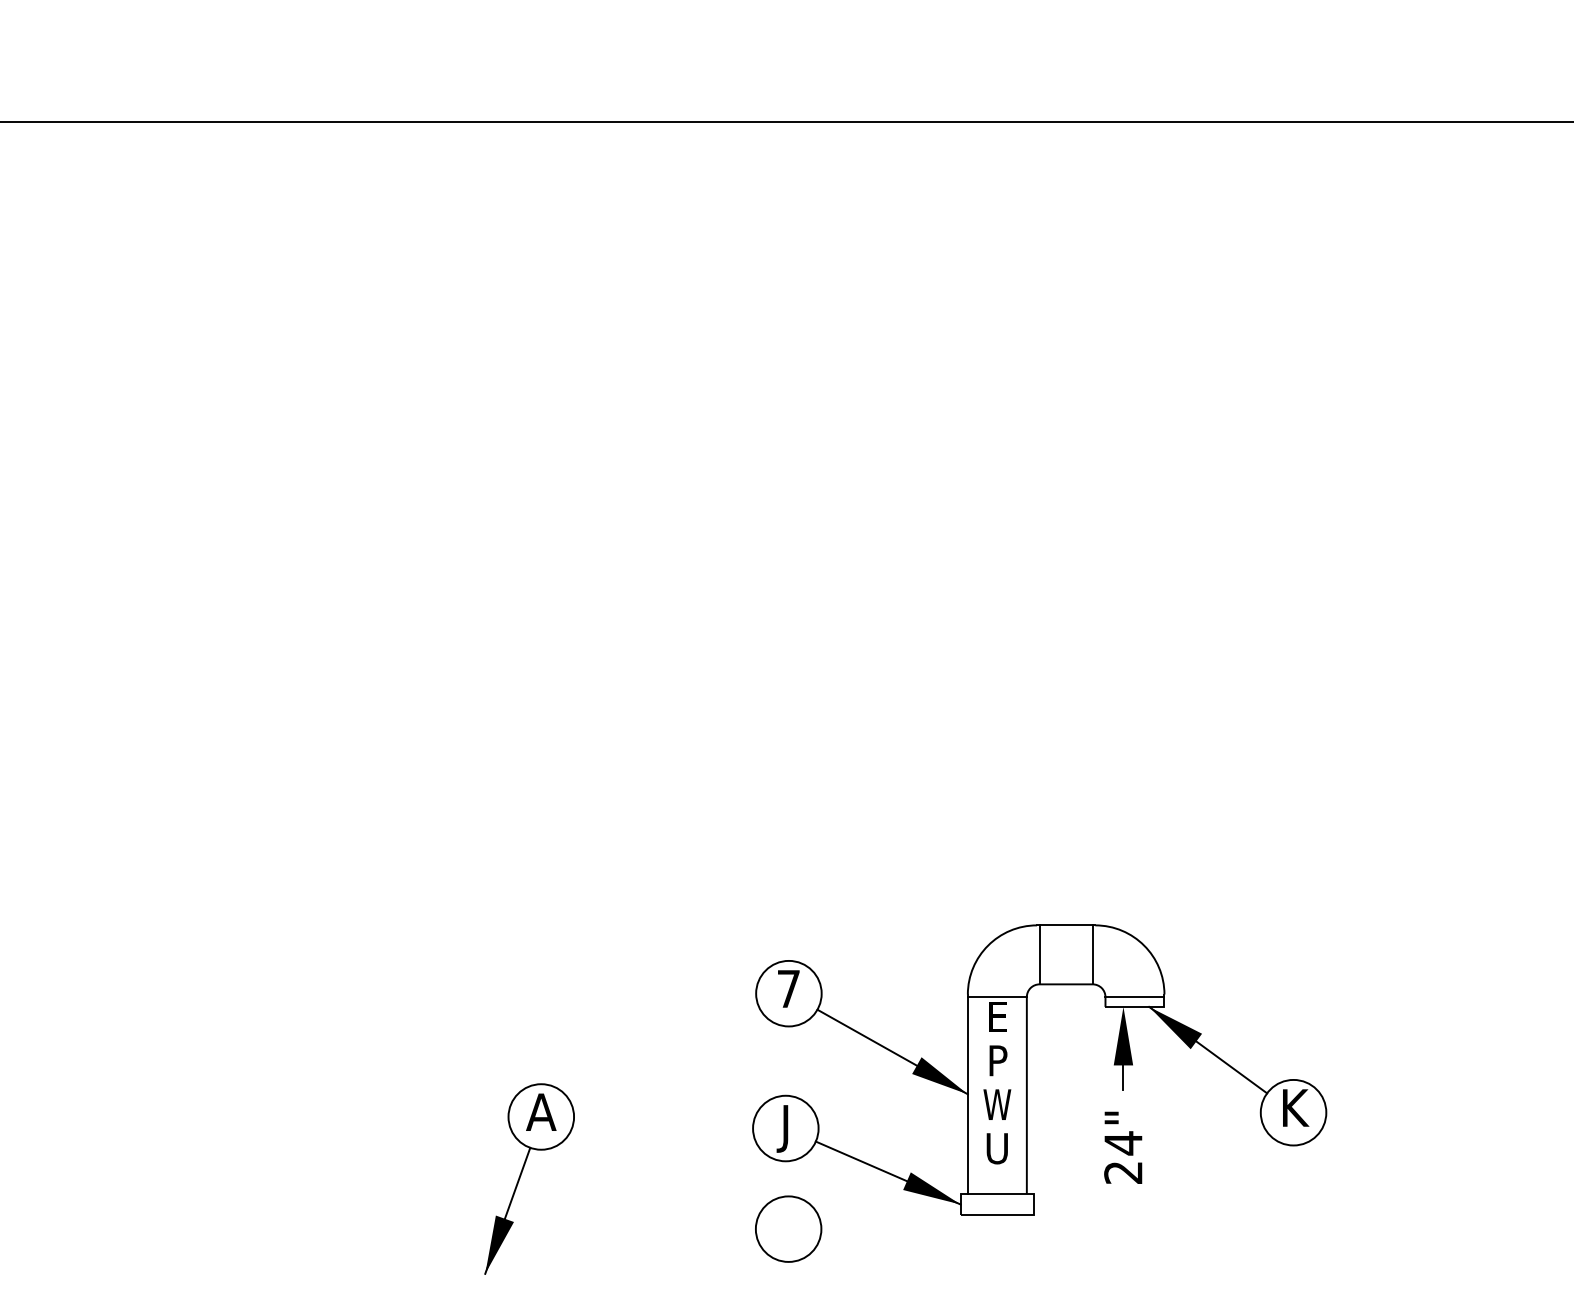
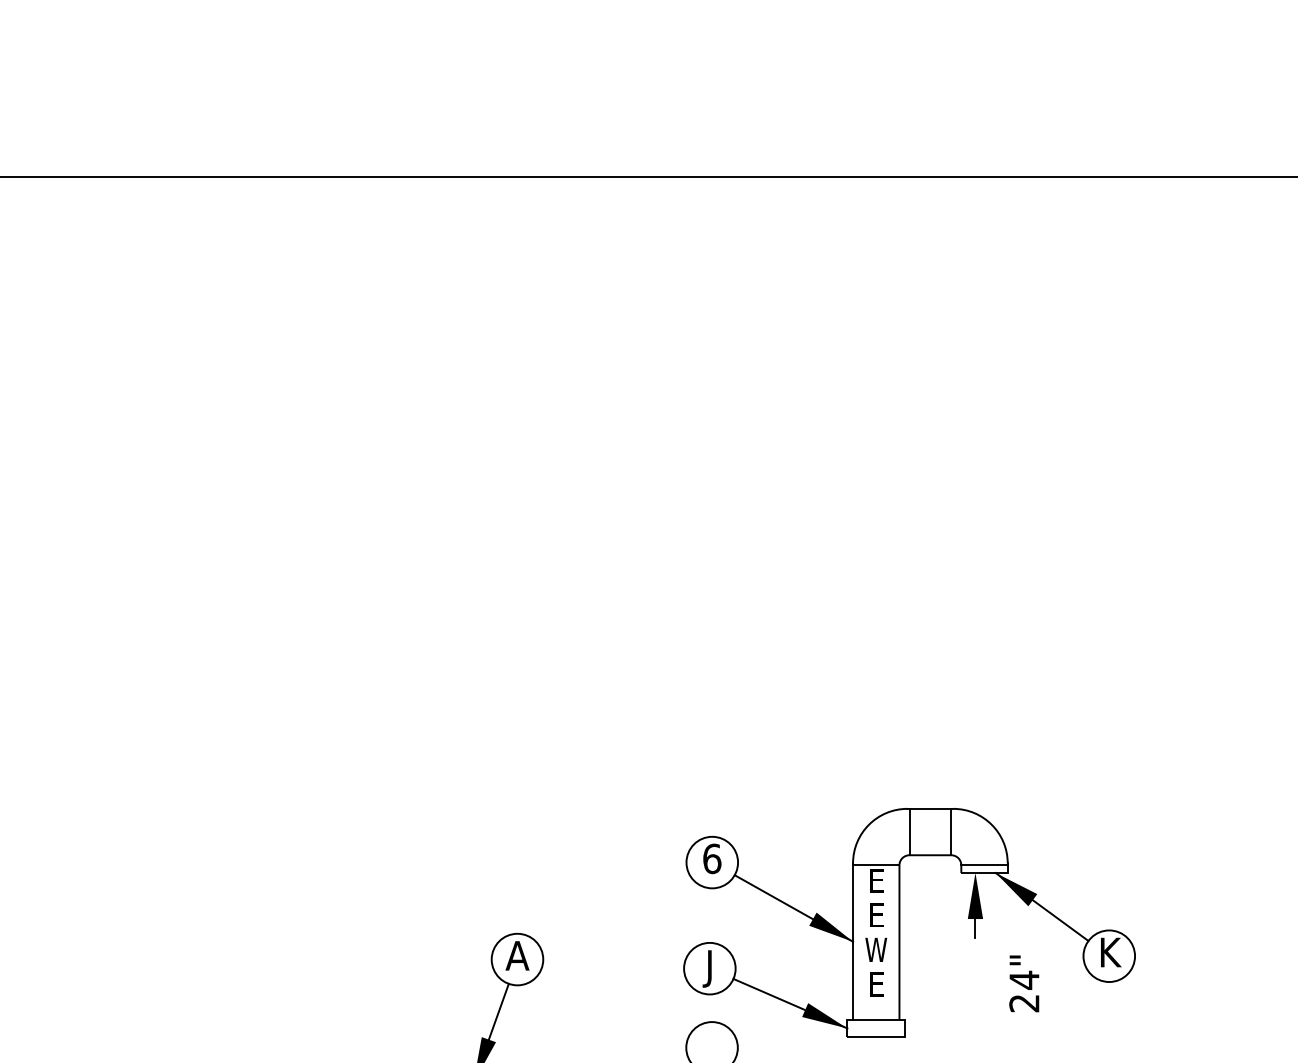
text: (789, 988) -> (712, 858), 7 -> 6
text: (998, 1060) -> (877, 915), P -> E
text: (1123, 1147) -> (1024, 983), moved
text: (997, 1148) -> (876, 984), U -> E

